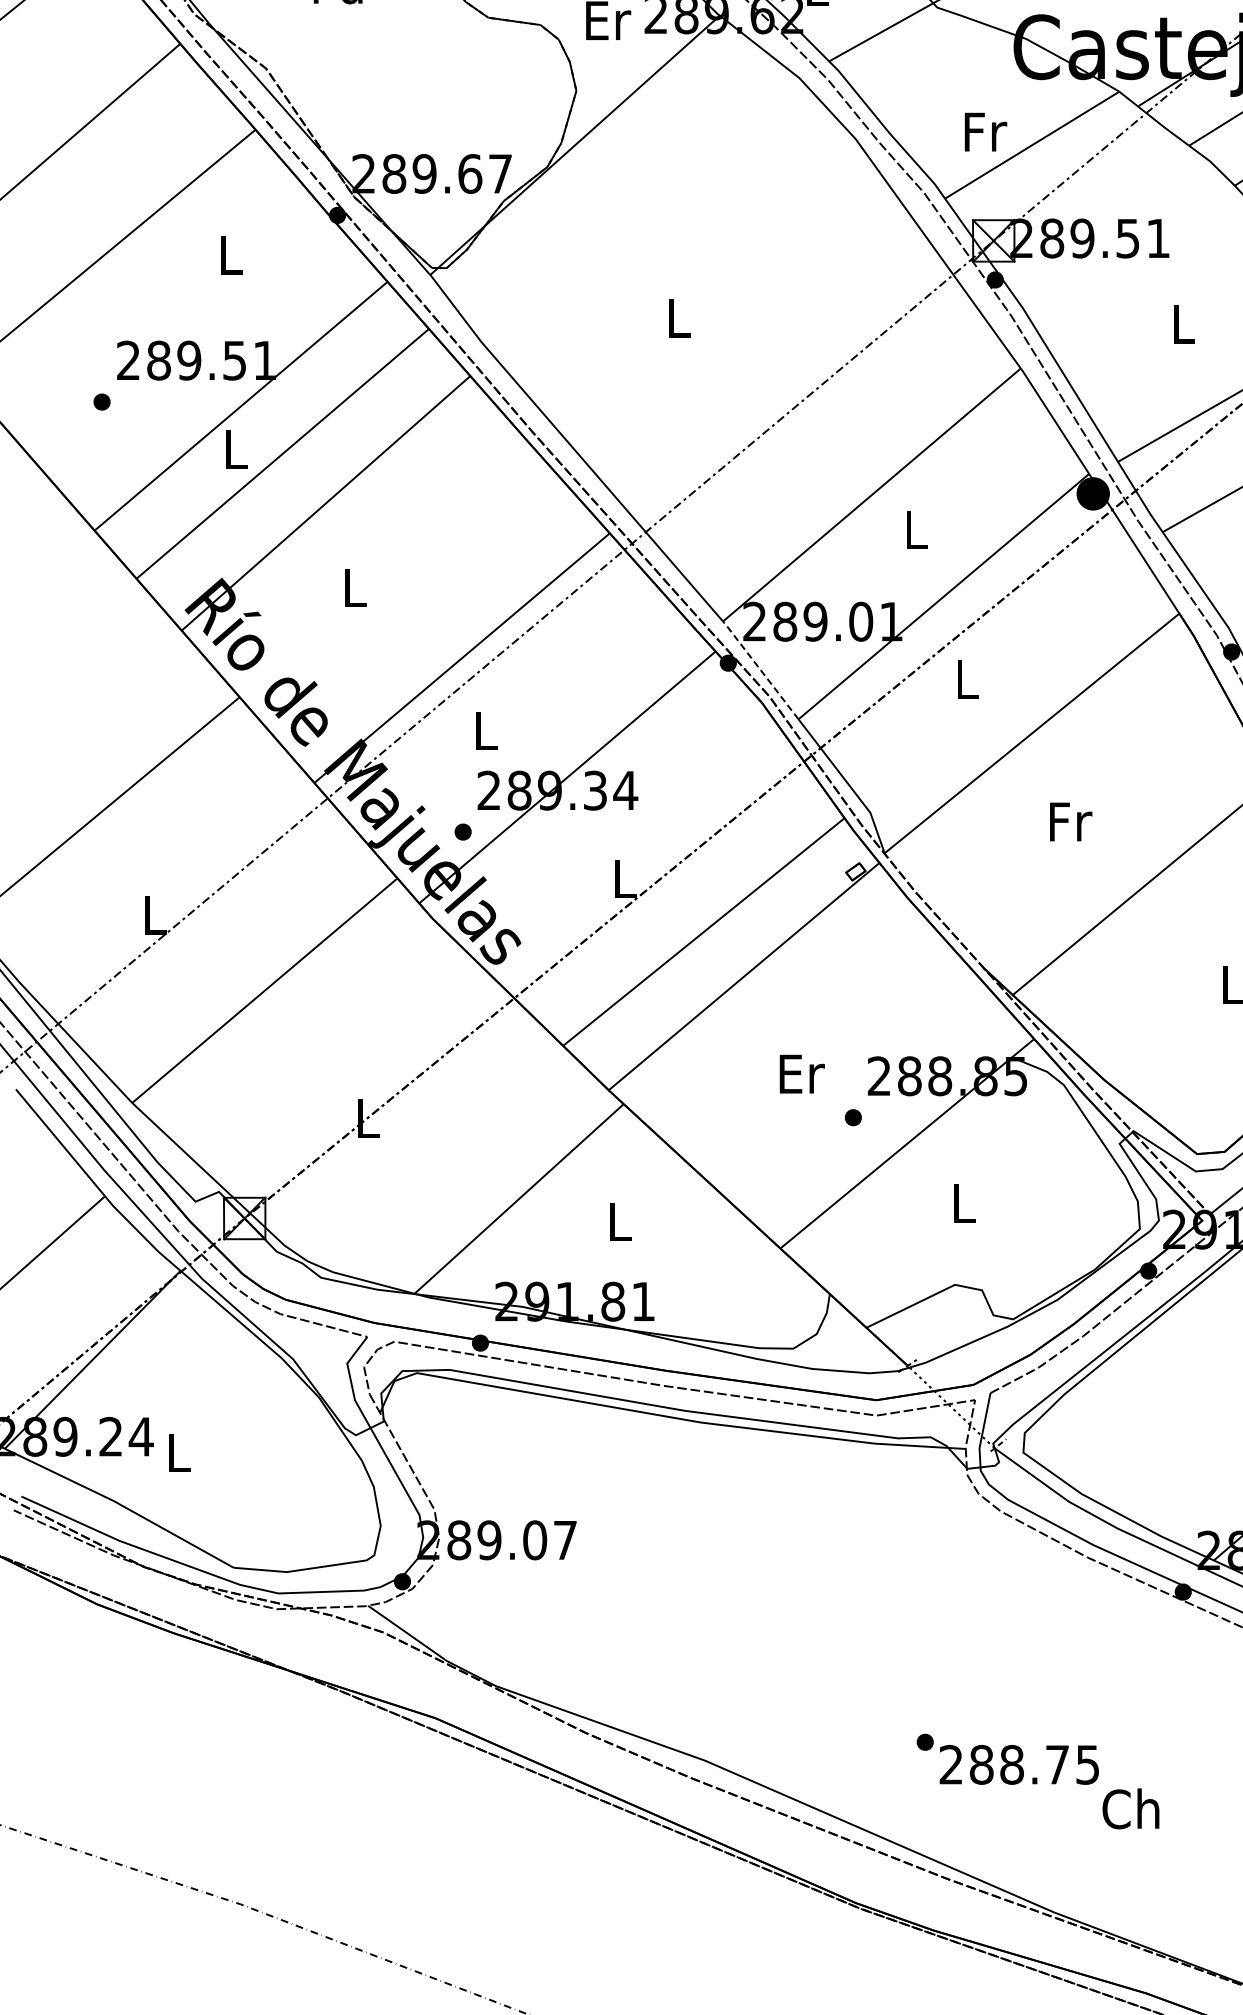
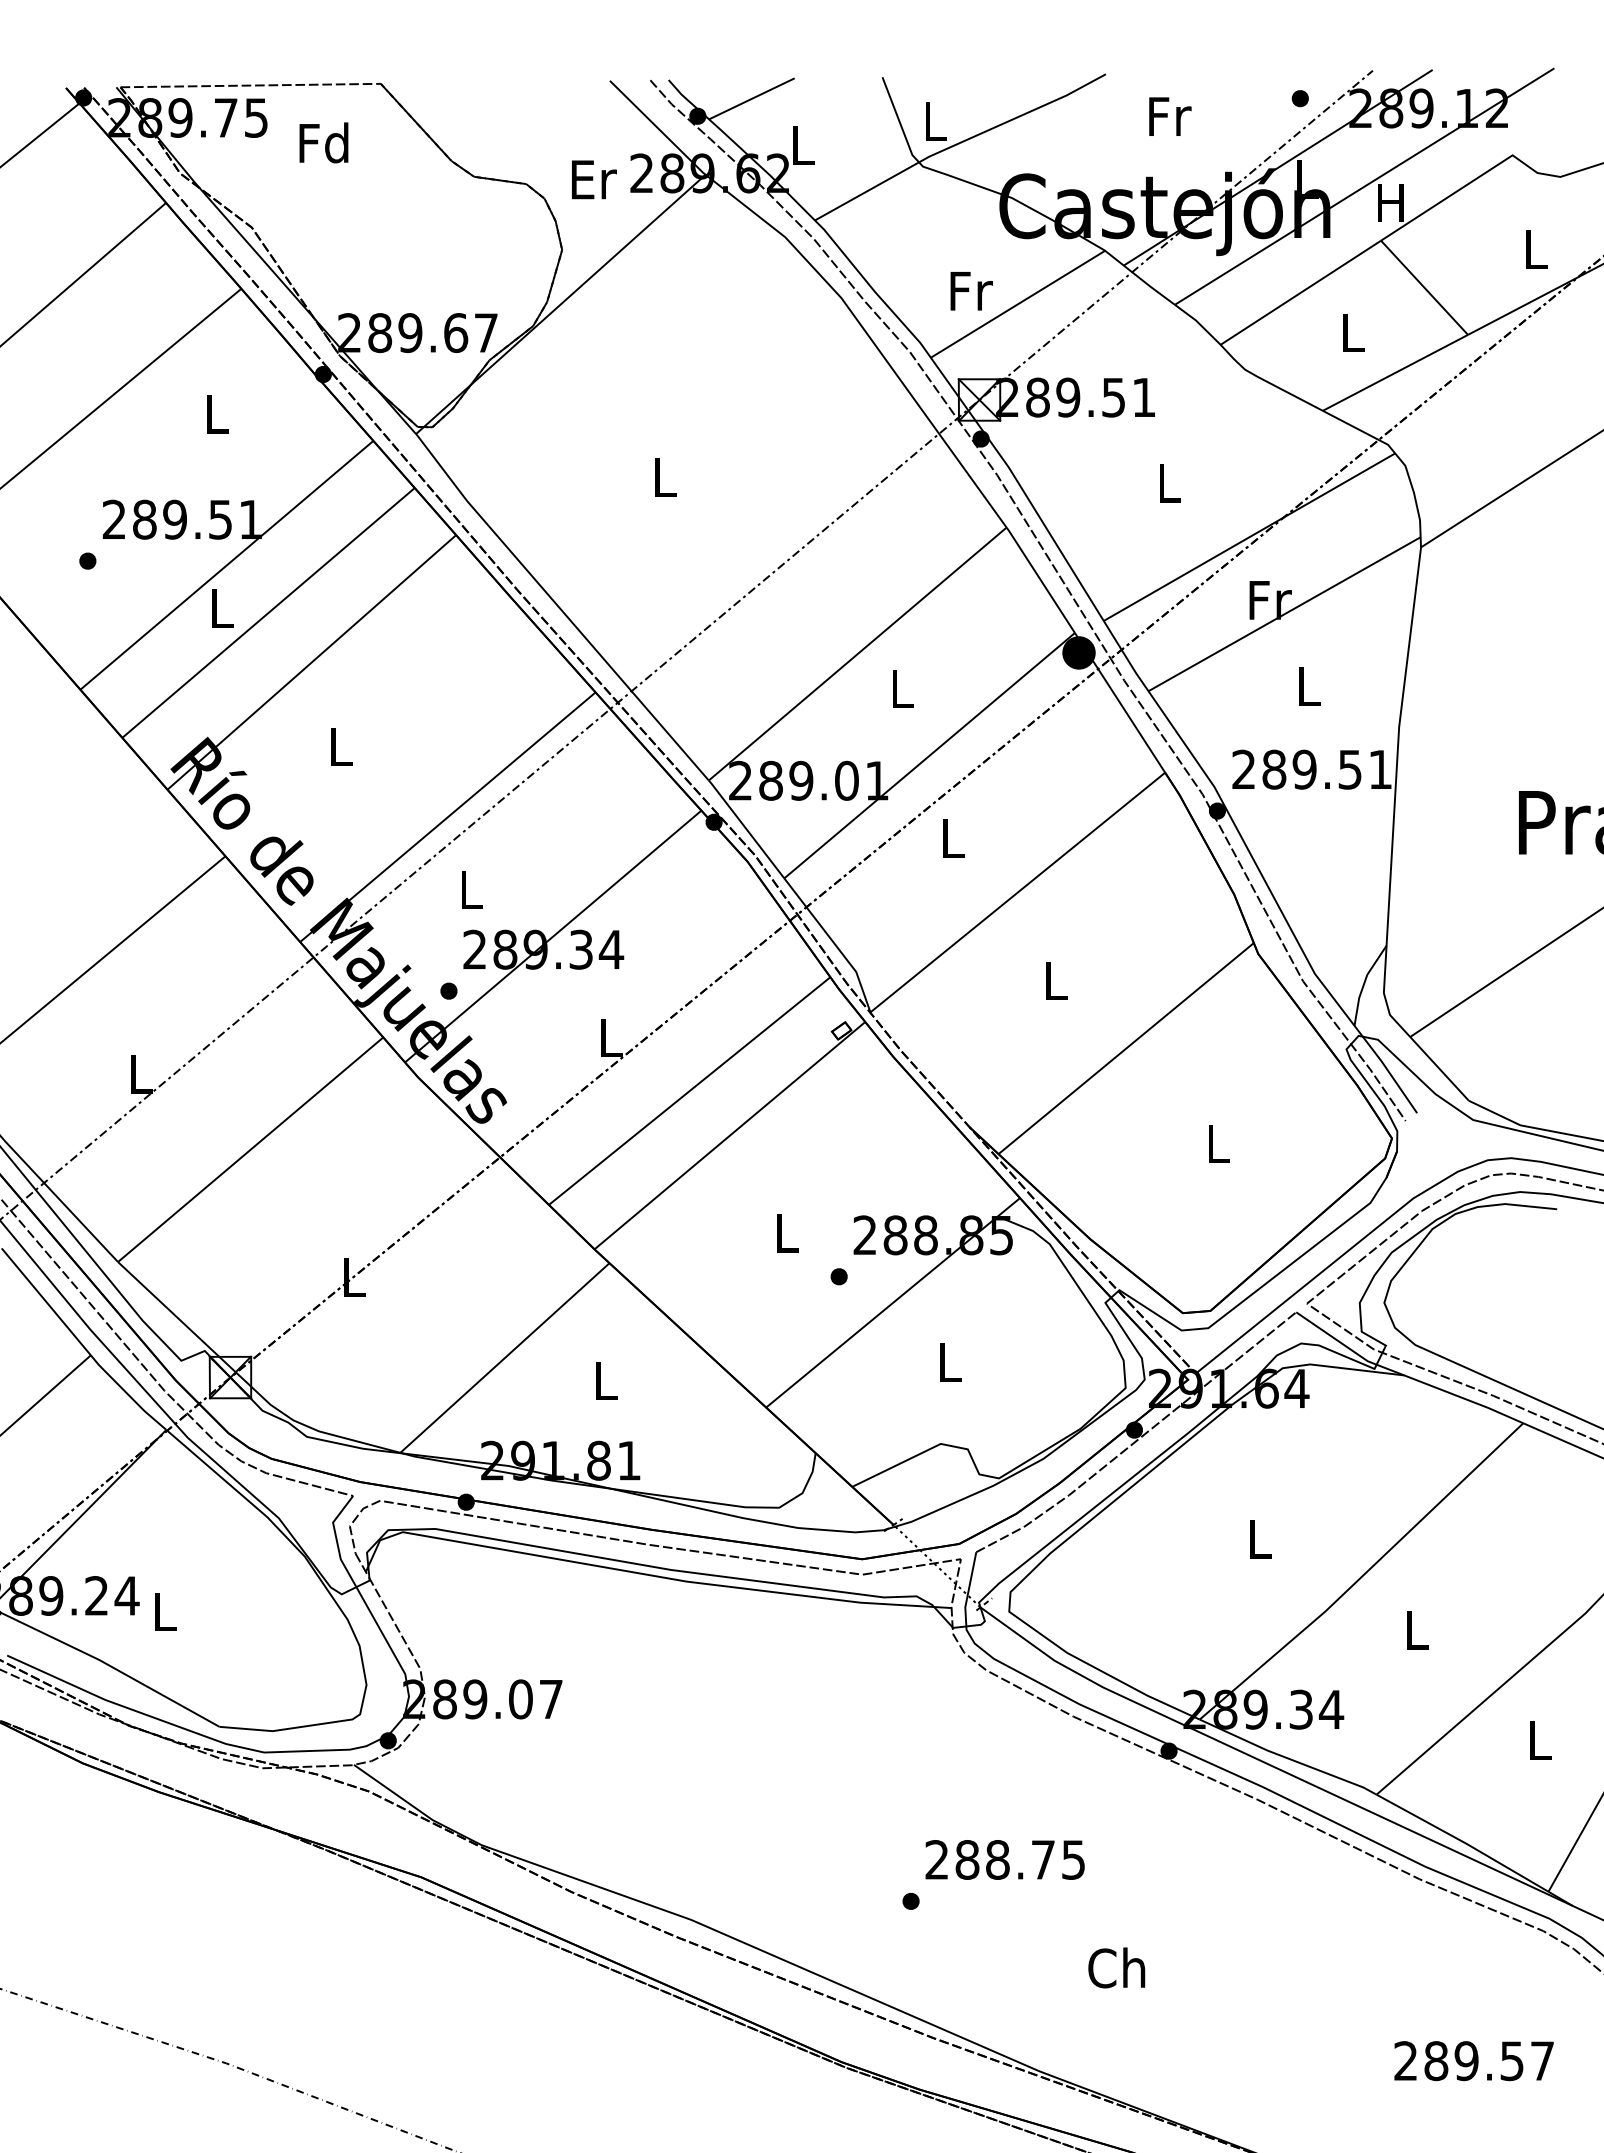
line: (759, 669) -> (745, 828), dashed -> solid
text: (1070, 821) -> (1056, 980), Fr -> L
text: (801, 1074) -> (787, 1233), Er -> L
text: (1018, 1764) -> (1004, 1859), moved

